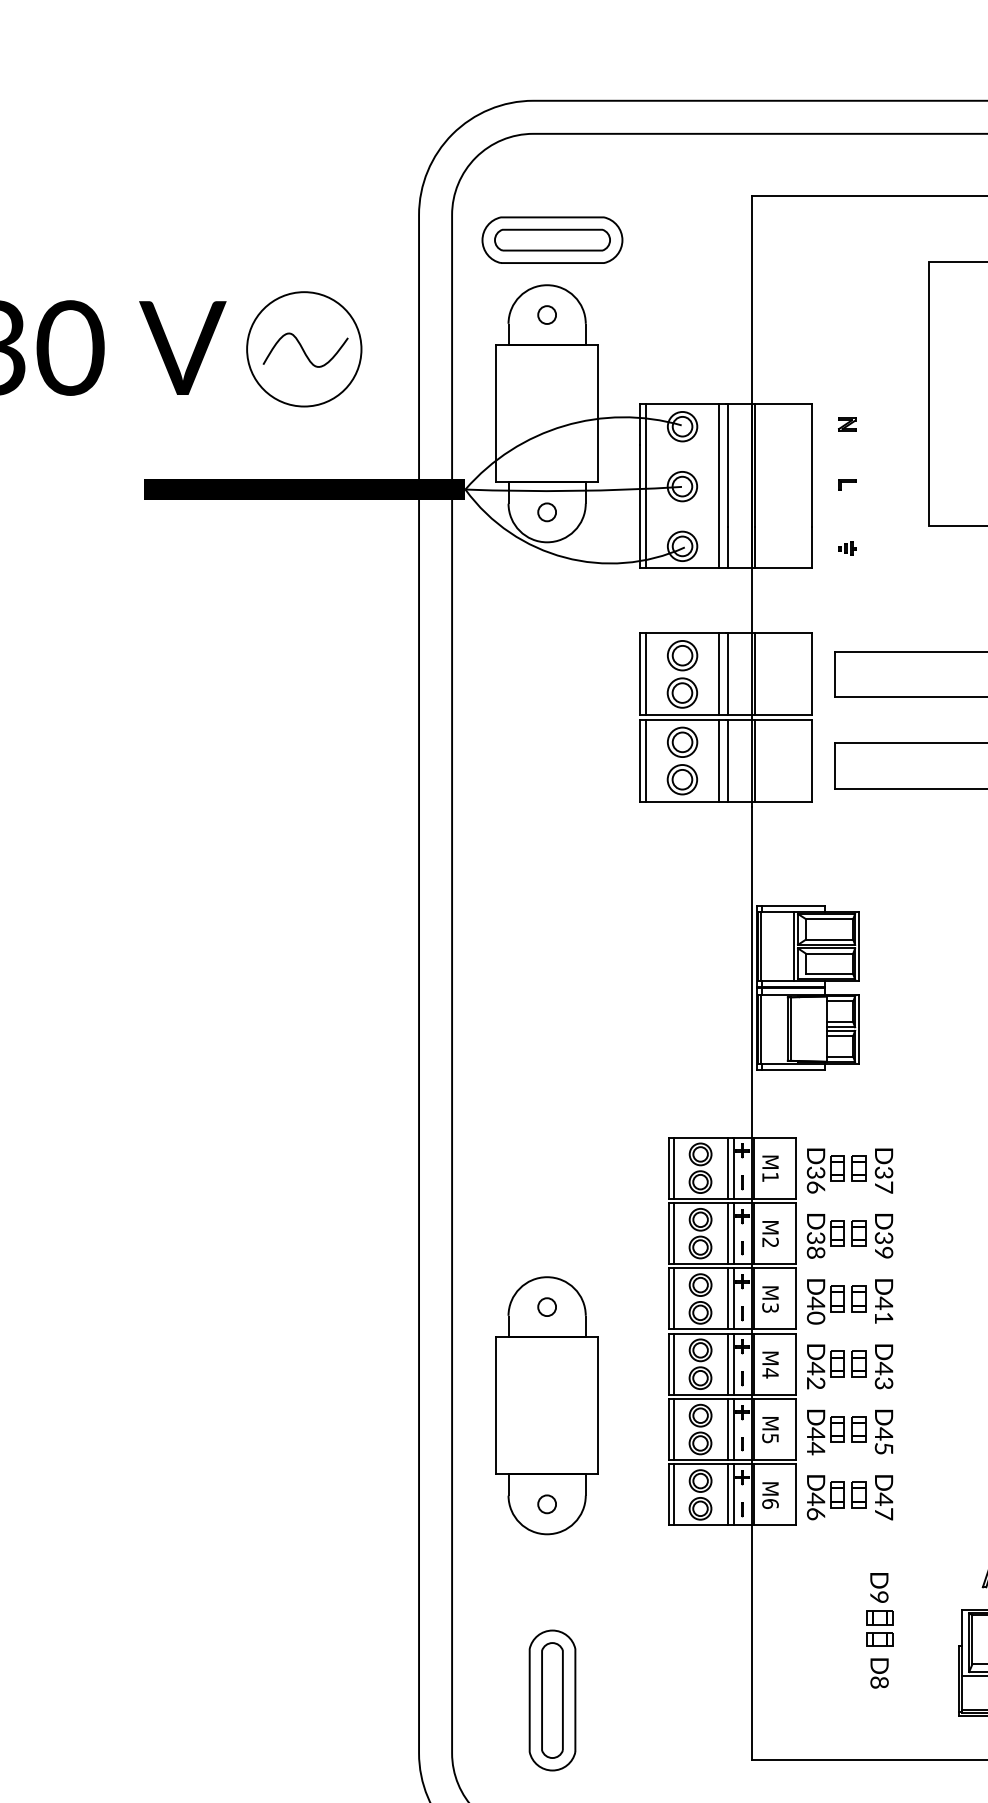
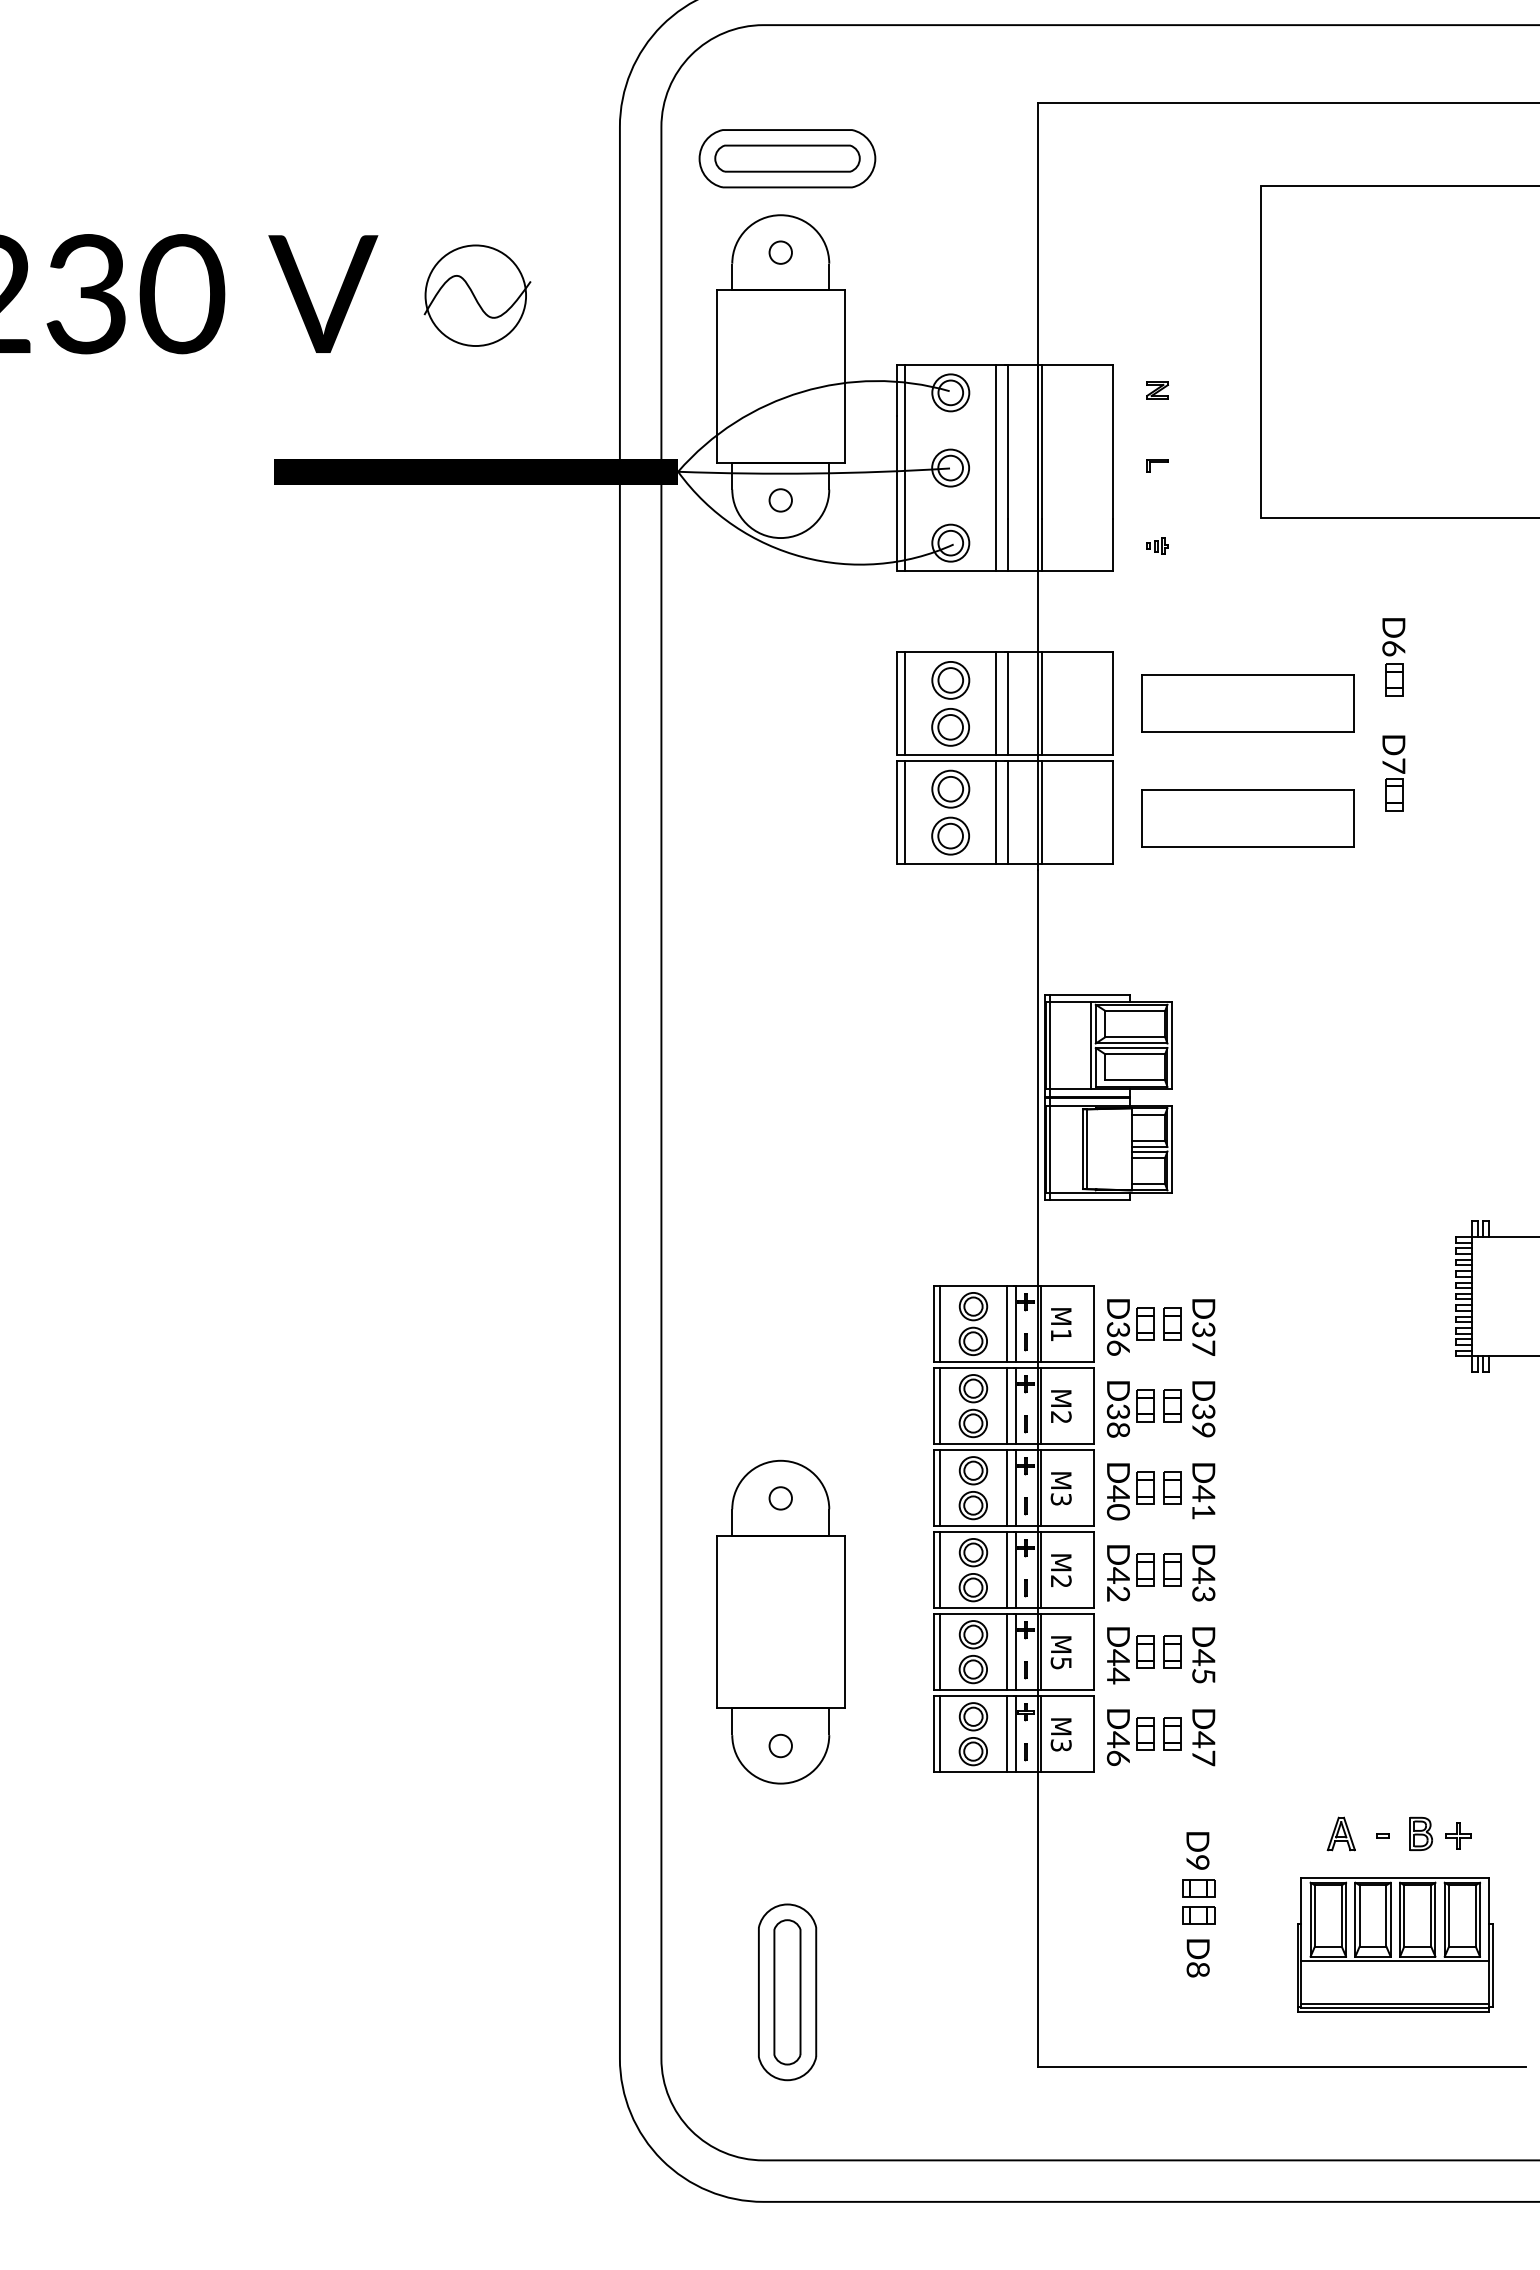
circle: (304, 349) -> (475, 295), size x0.7
text: (770, 1373) -> (1061, 1581), M4 -> M2
text: (769, 1503) -> (1060, 1745), M6 -> M3

